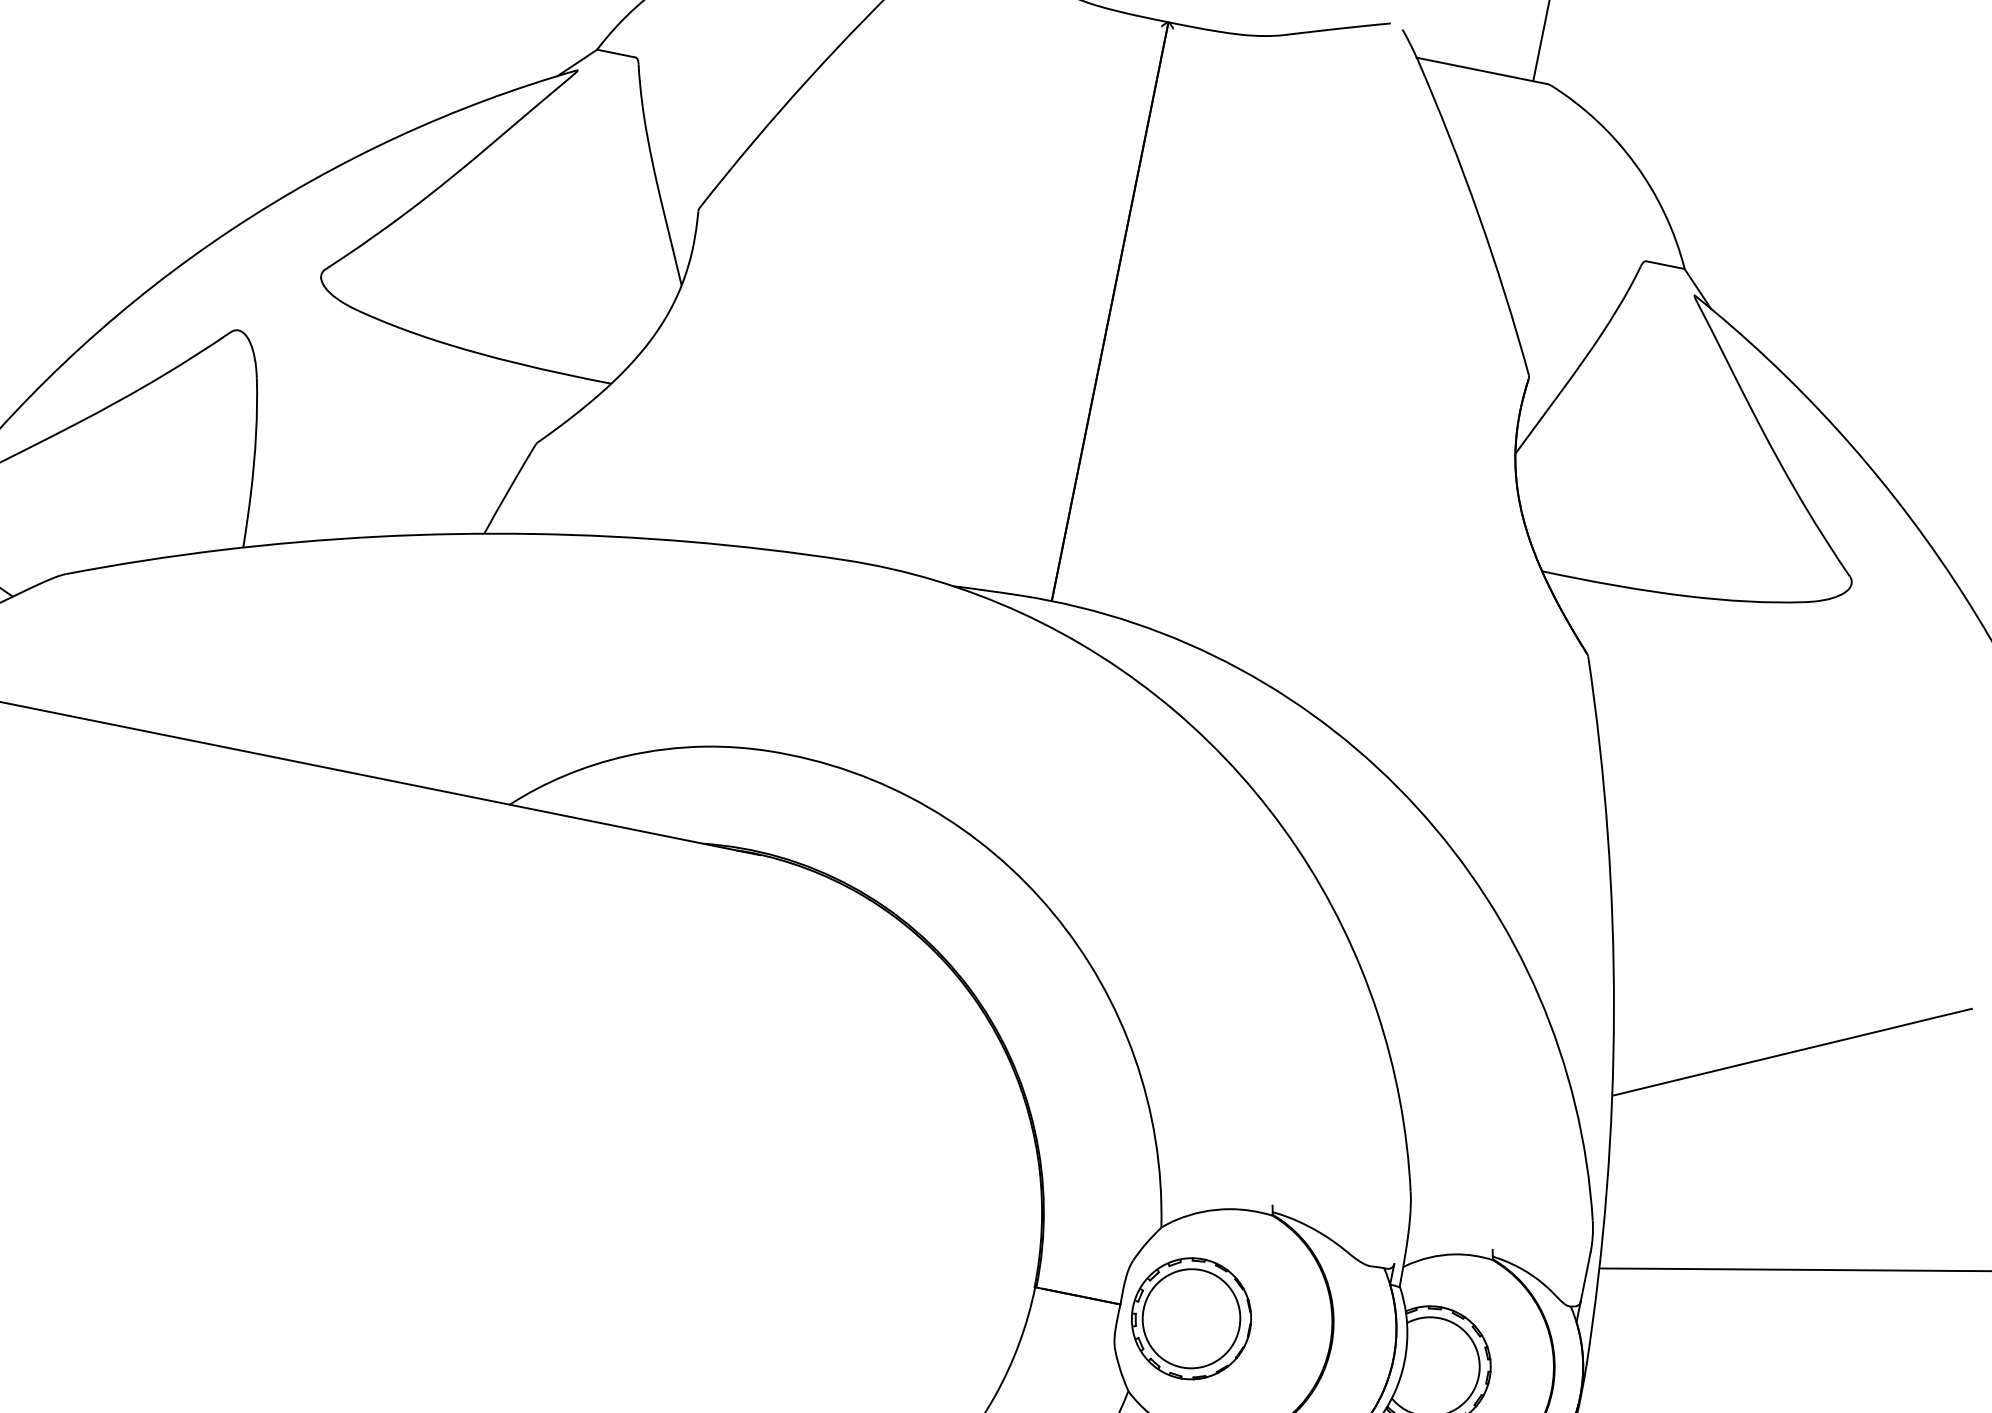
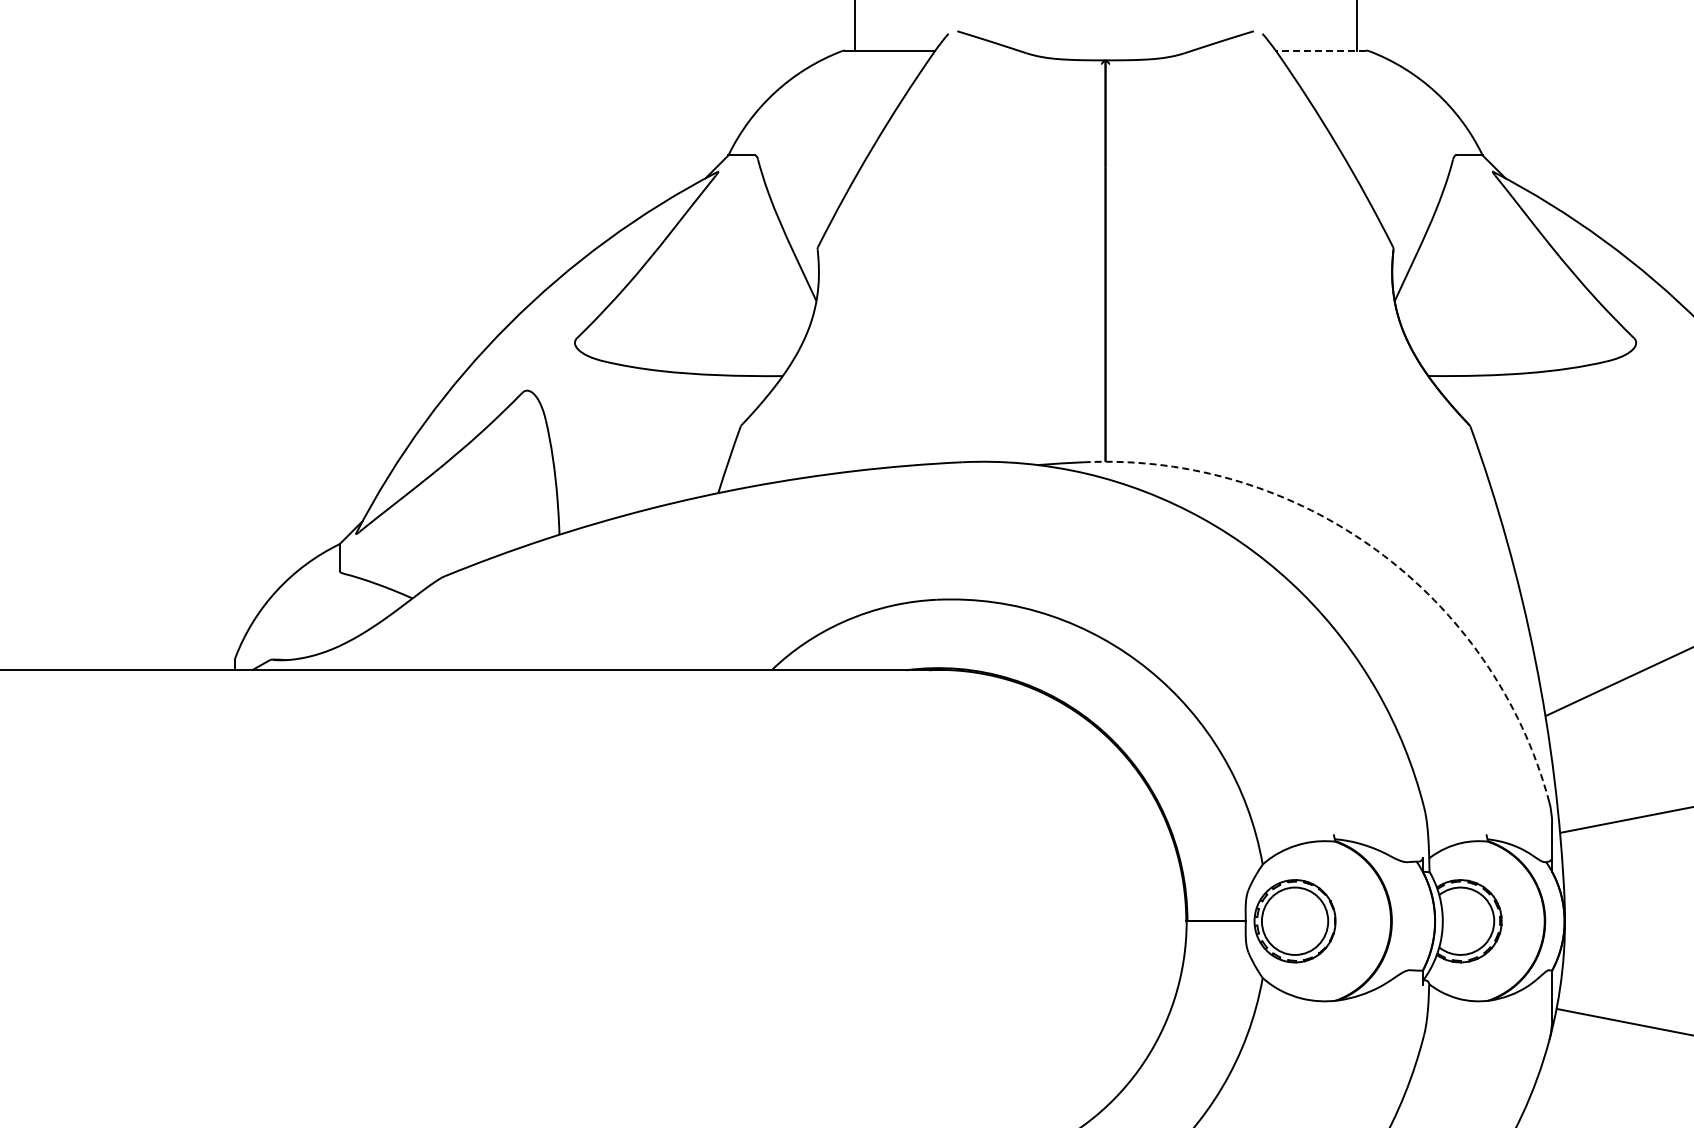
line: (1481, 70) -> (1320, 50), solid -> dashed
arc: (1416, 807) -> (1376, 550), solid -> dashed

